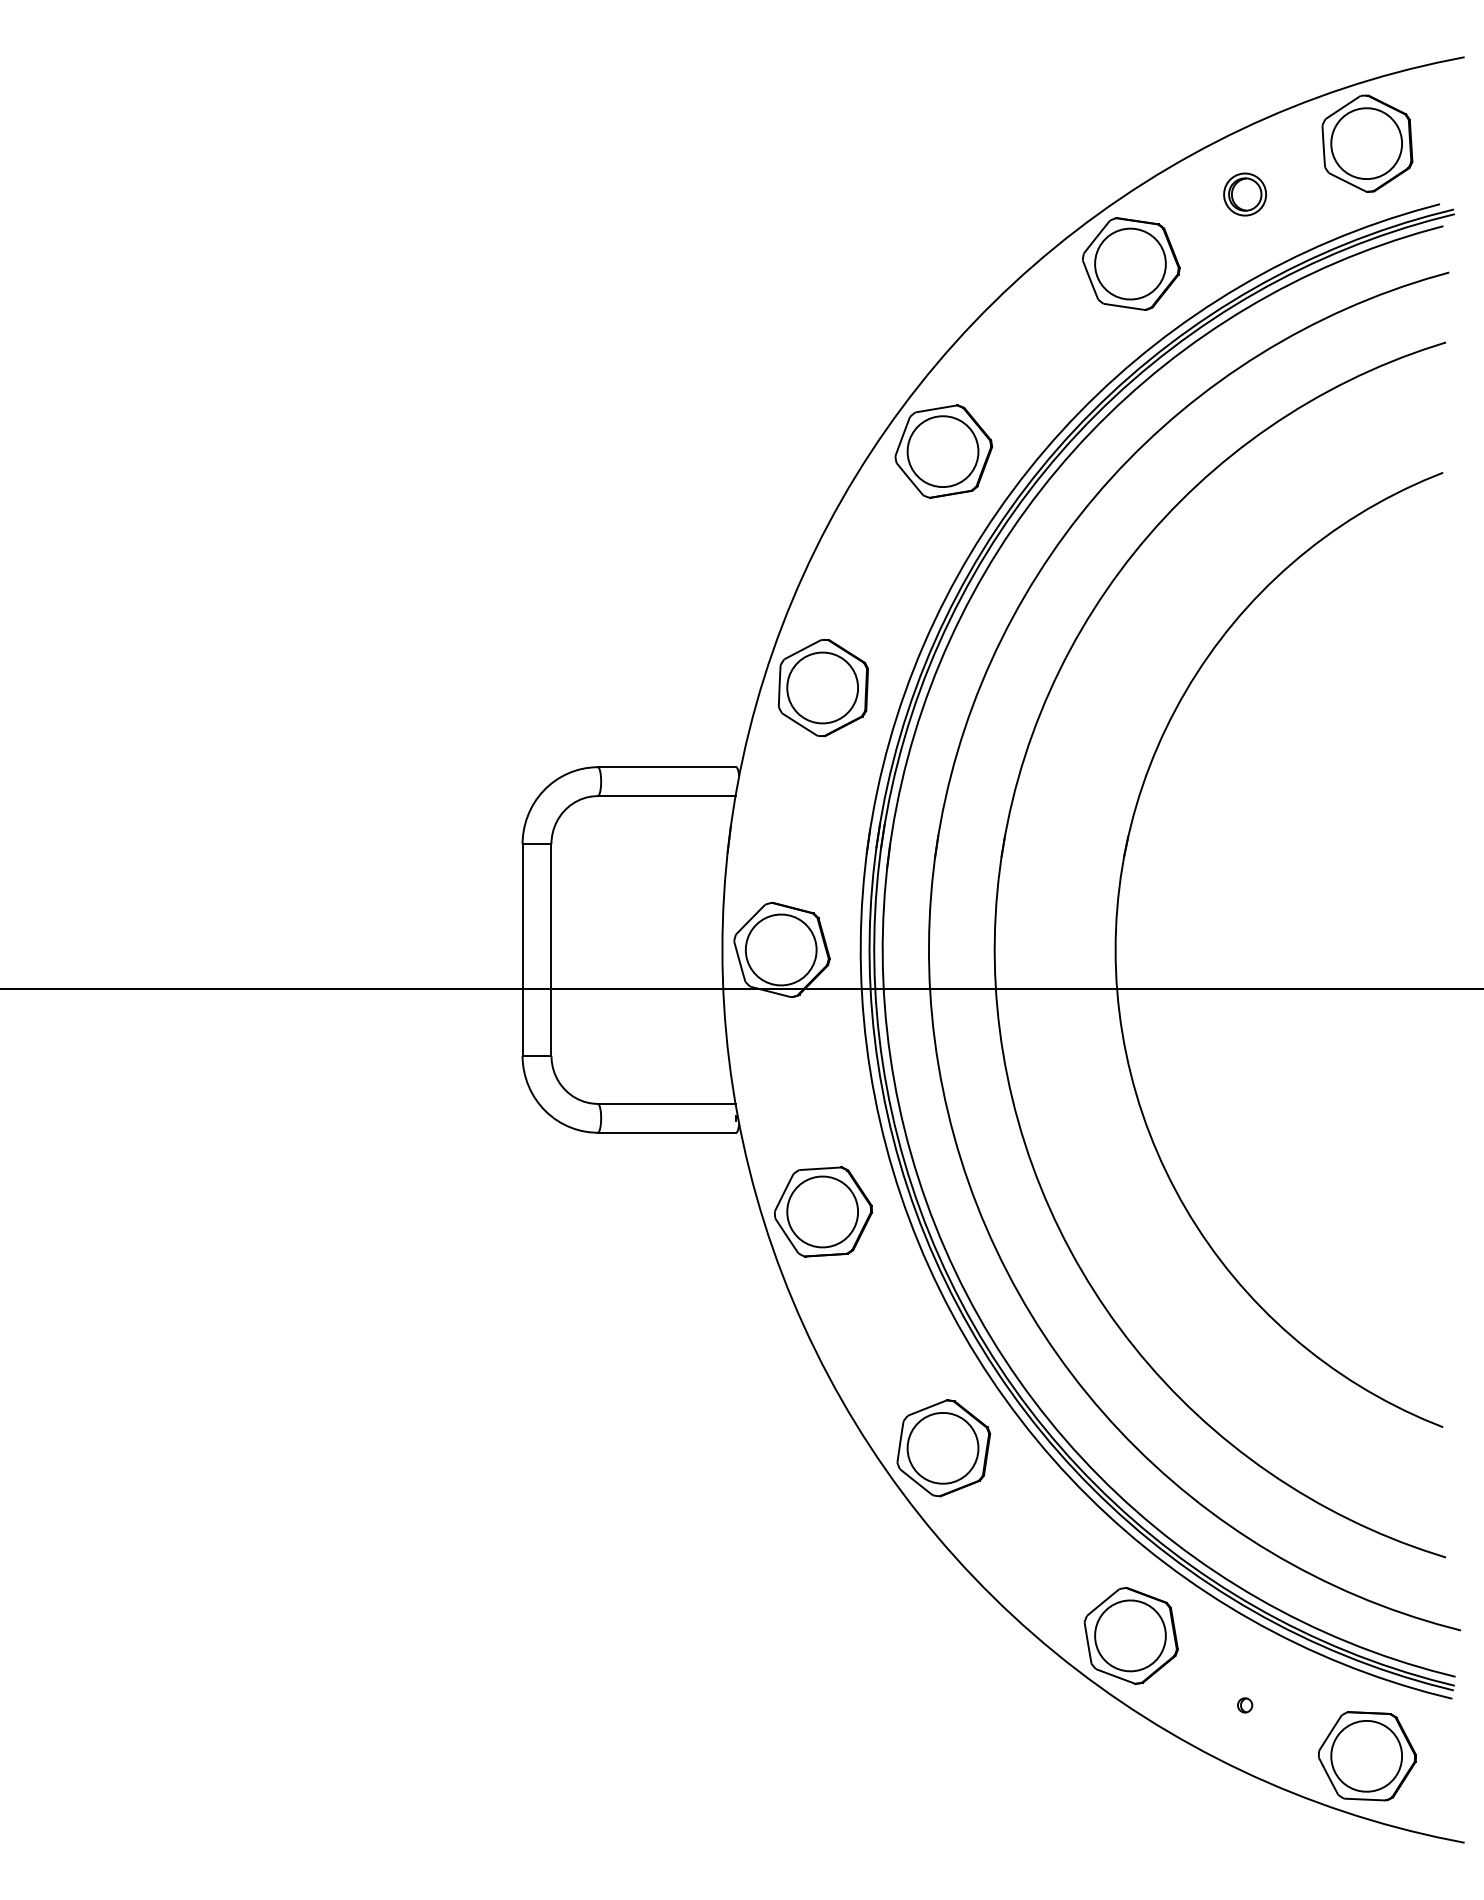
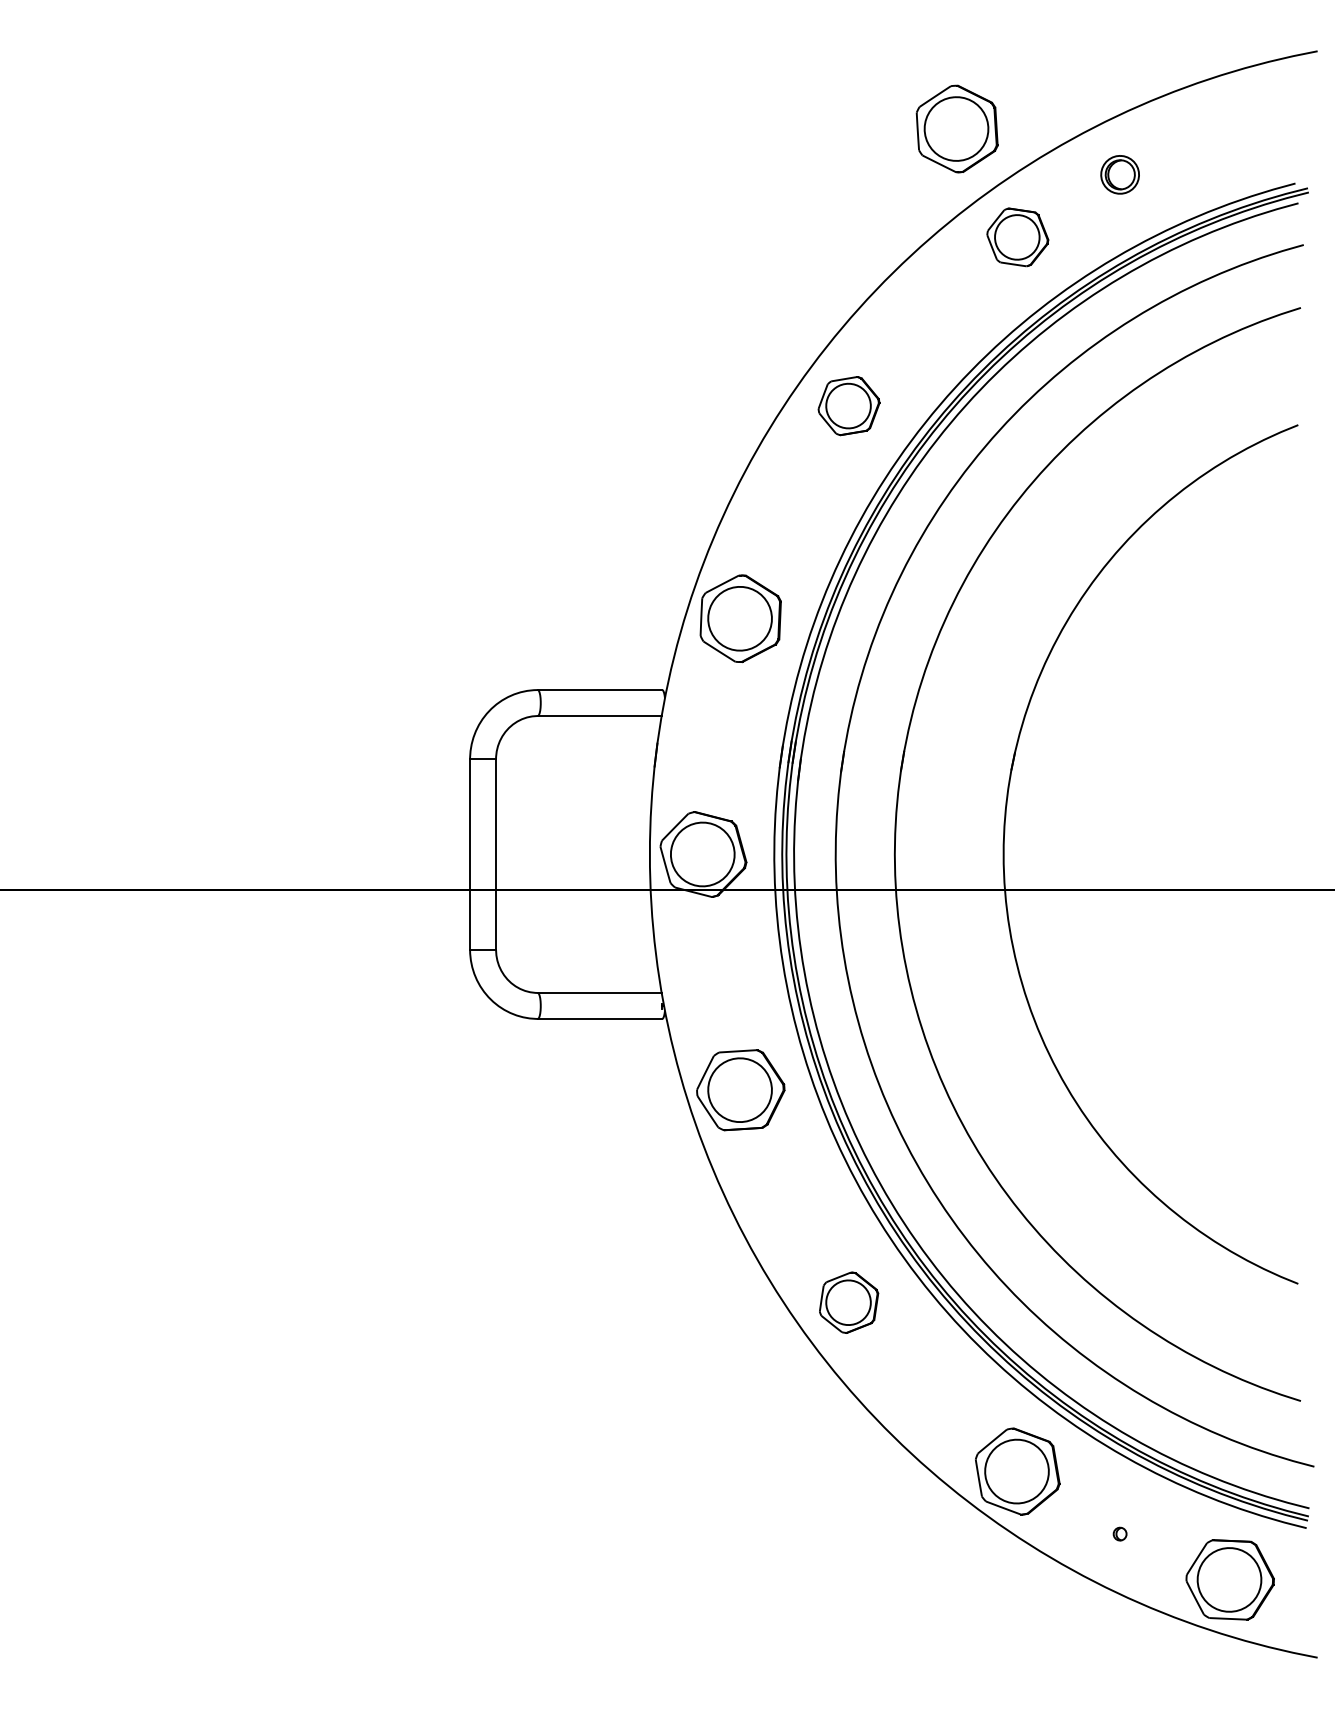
part: (1366, 143) -> (956, 128), moved
part: (1131, 264) -> (1017, 237), size x0.7
part: (943, 450) -> (848, 405), size x0.7
part: (943, 1447) -> (848, 1302), size x0.7

